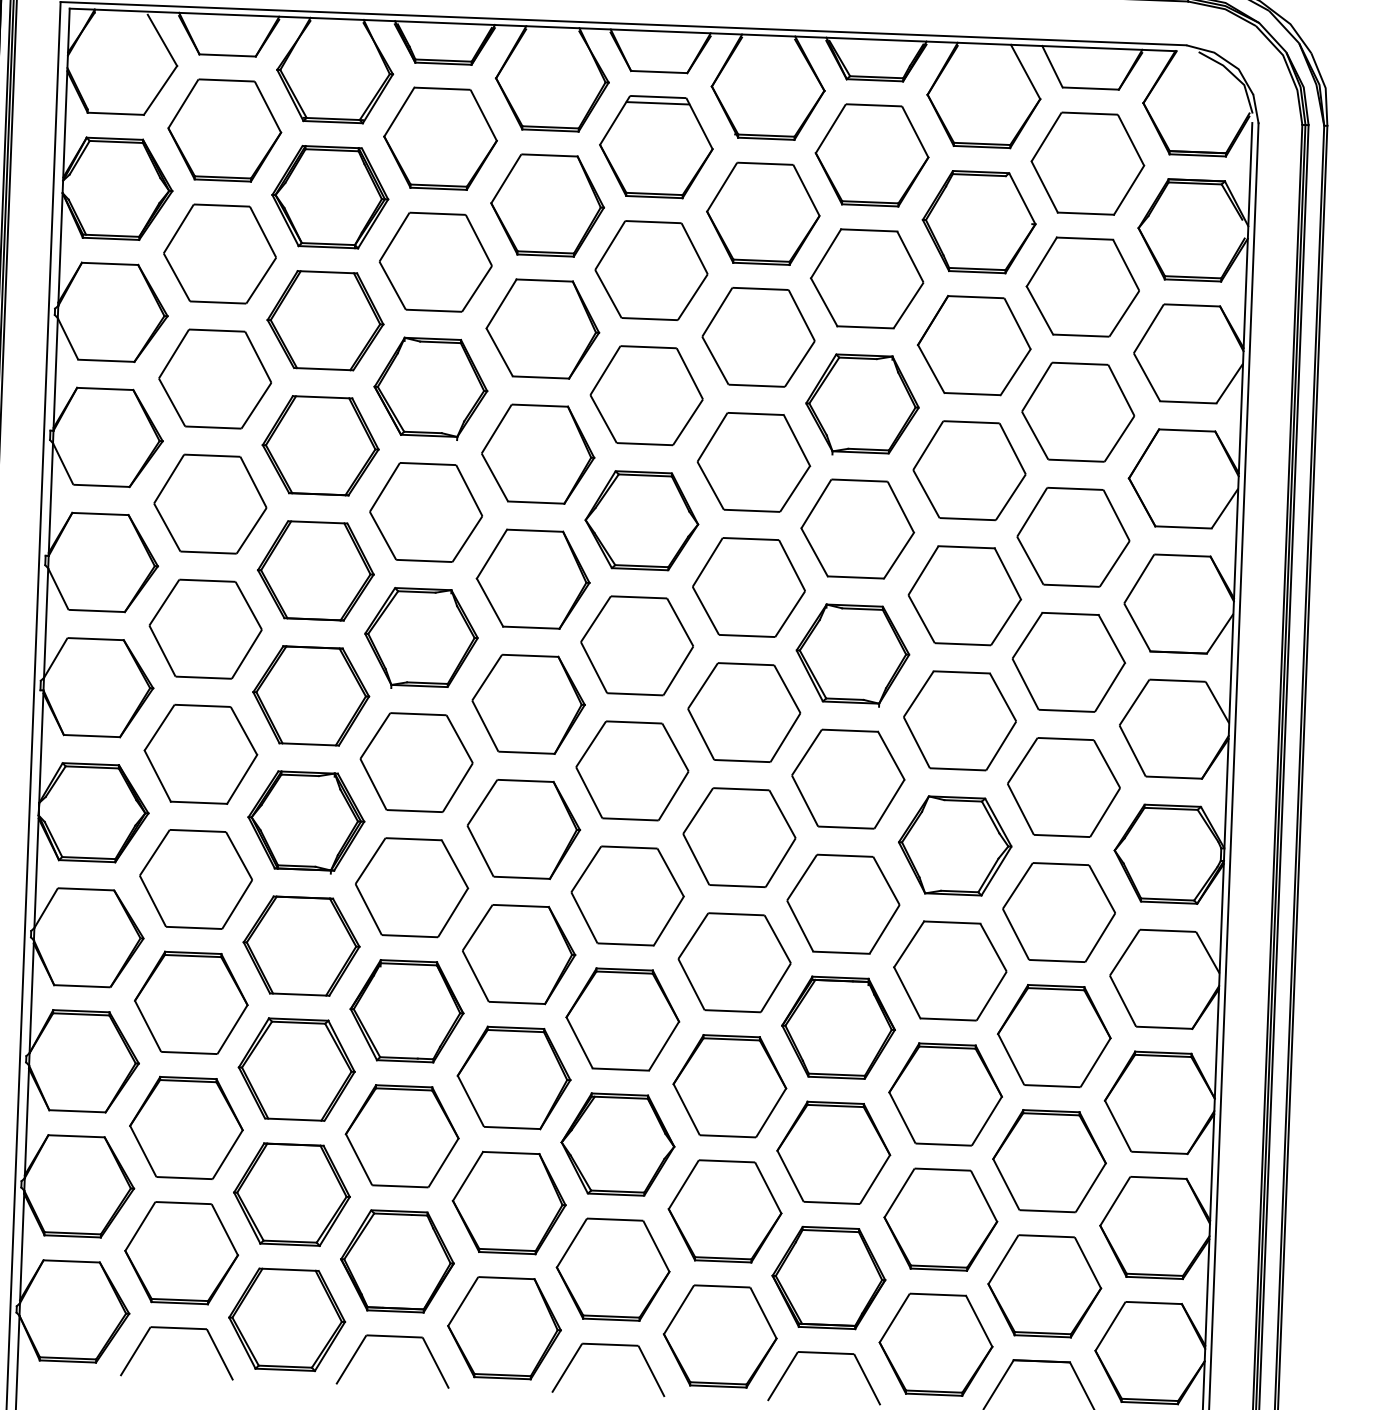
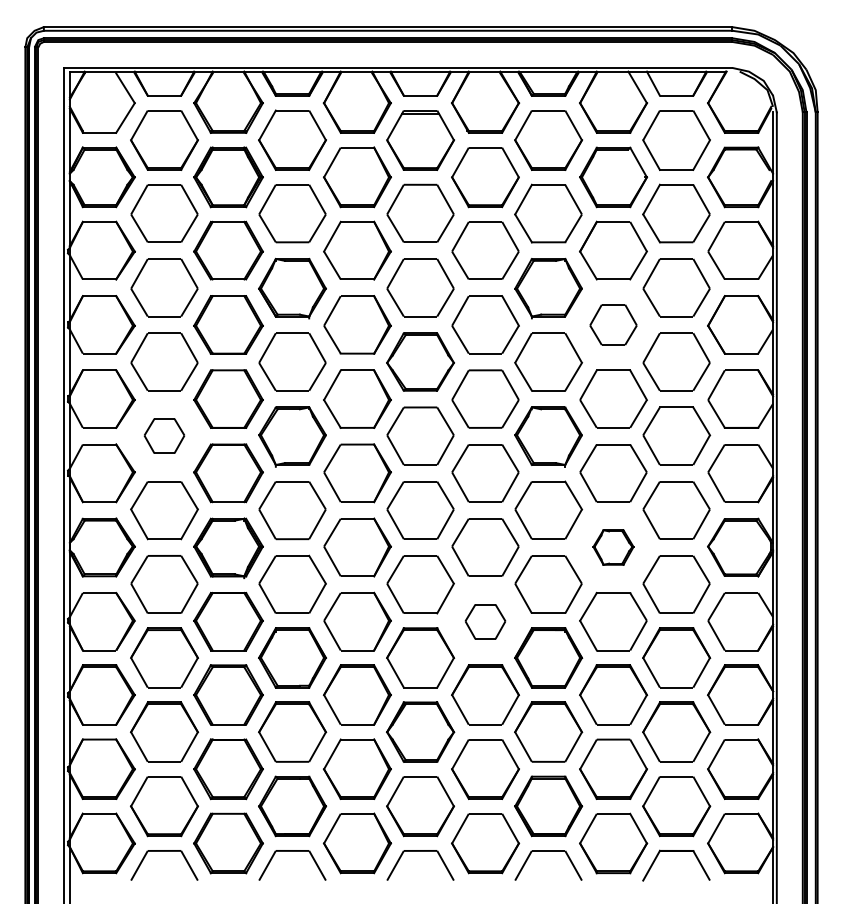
part: (969, 470) -> (613, 324), size x0.7
part: (205, 628) -> (164, 435), size x0.6
part: (955, 845) -> (613, 547), size x0.6
part: (734, 962) -> (485, 621), size x0.6

